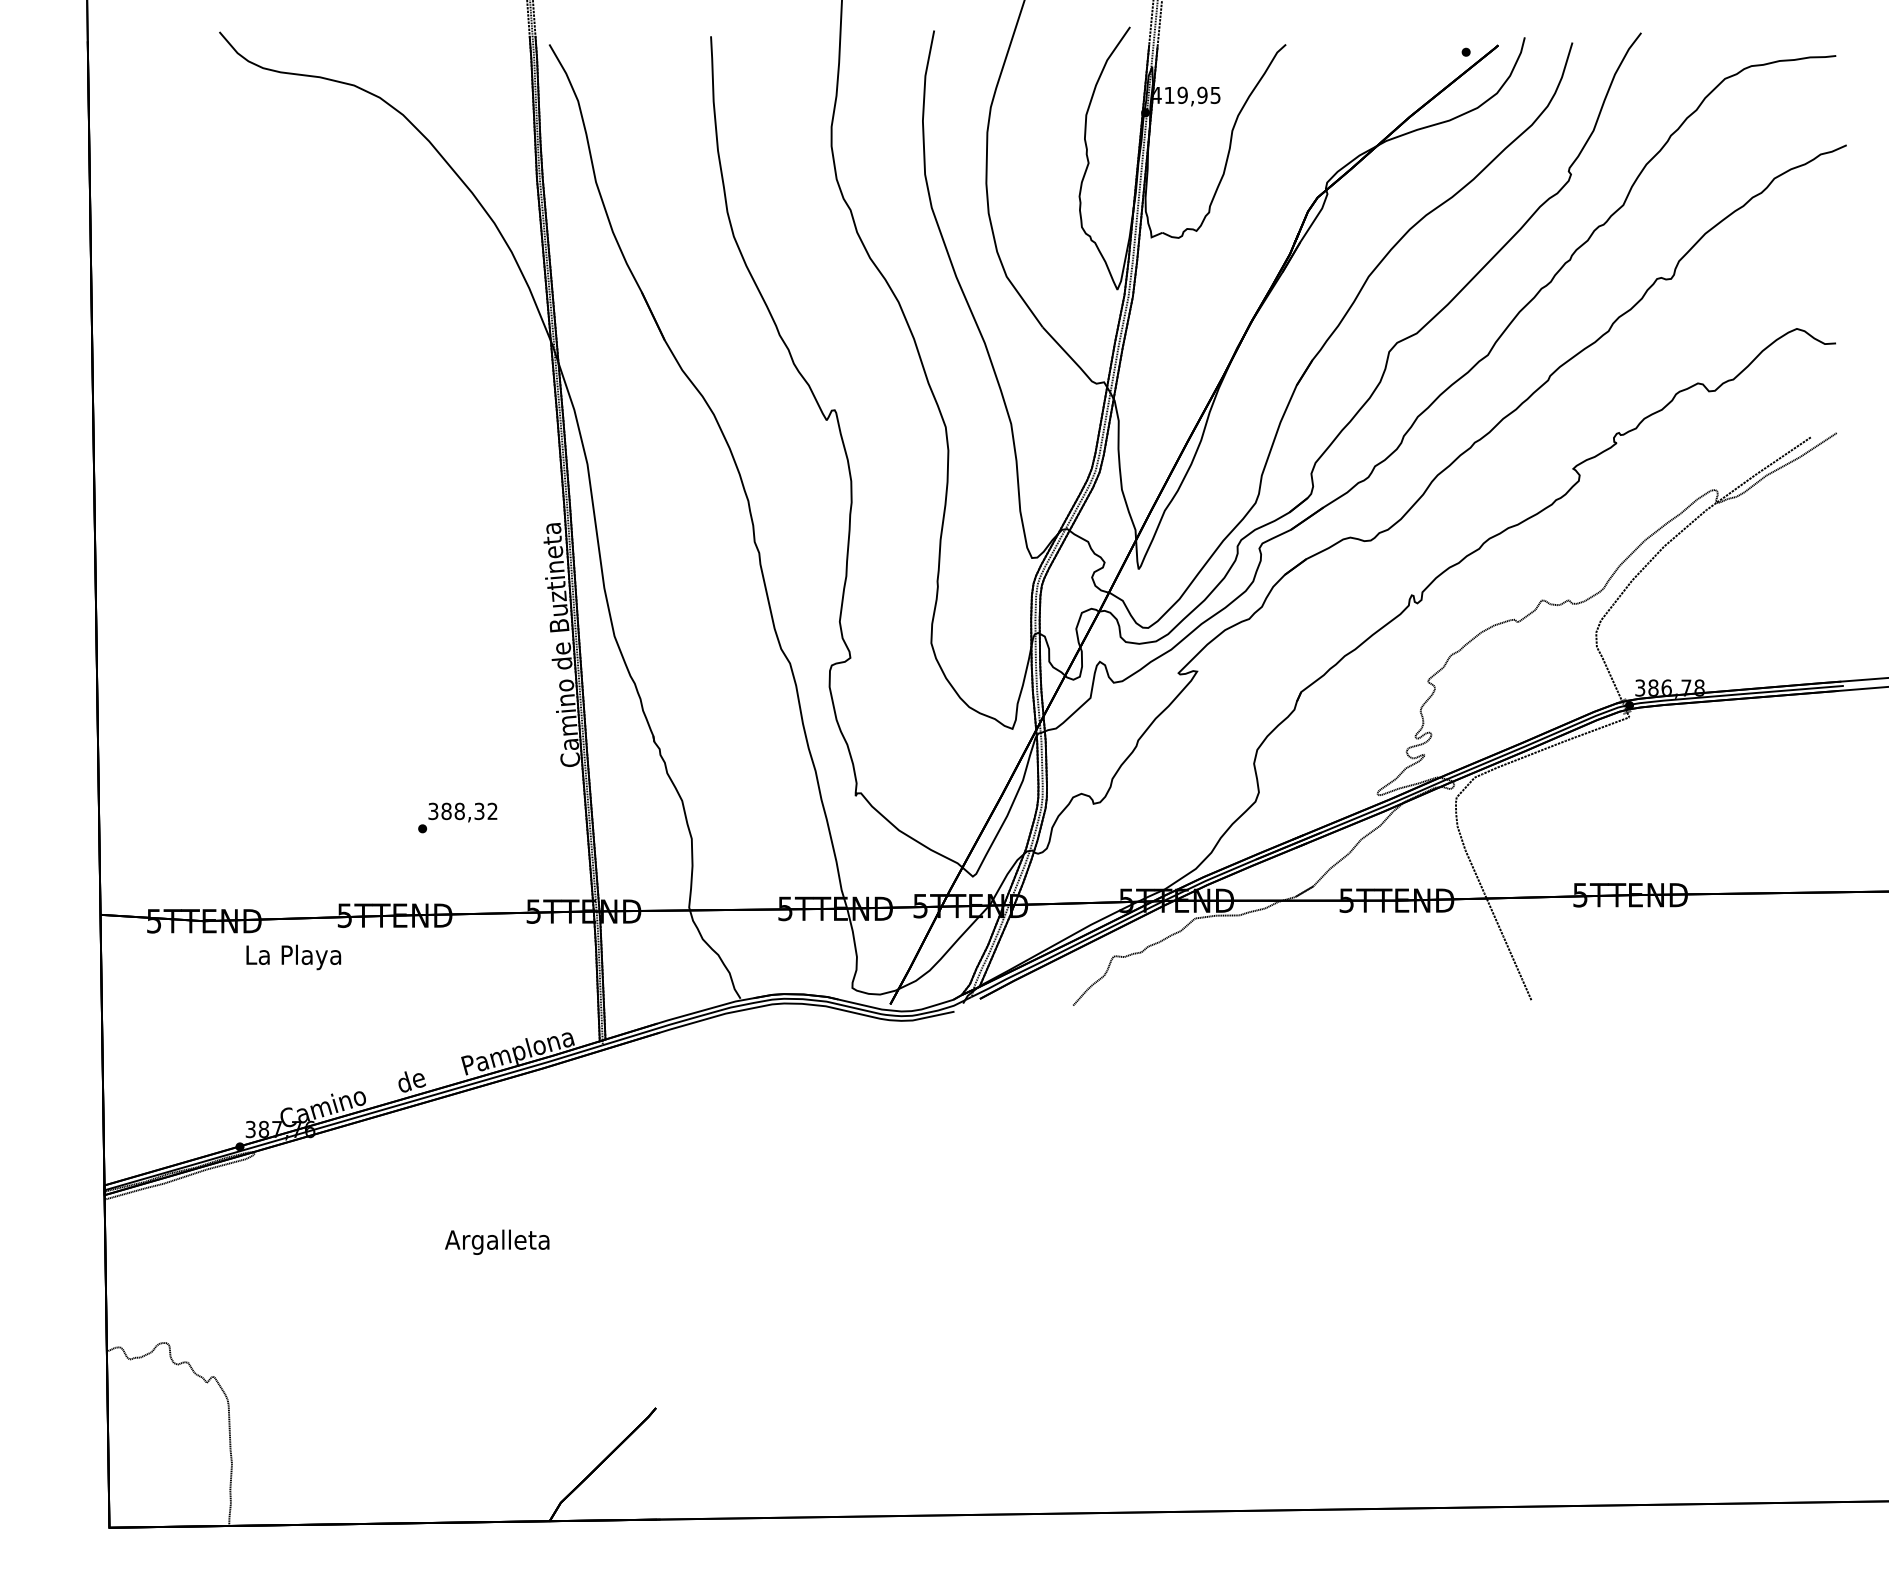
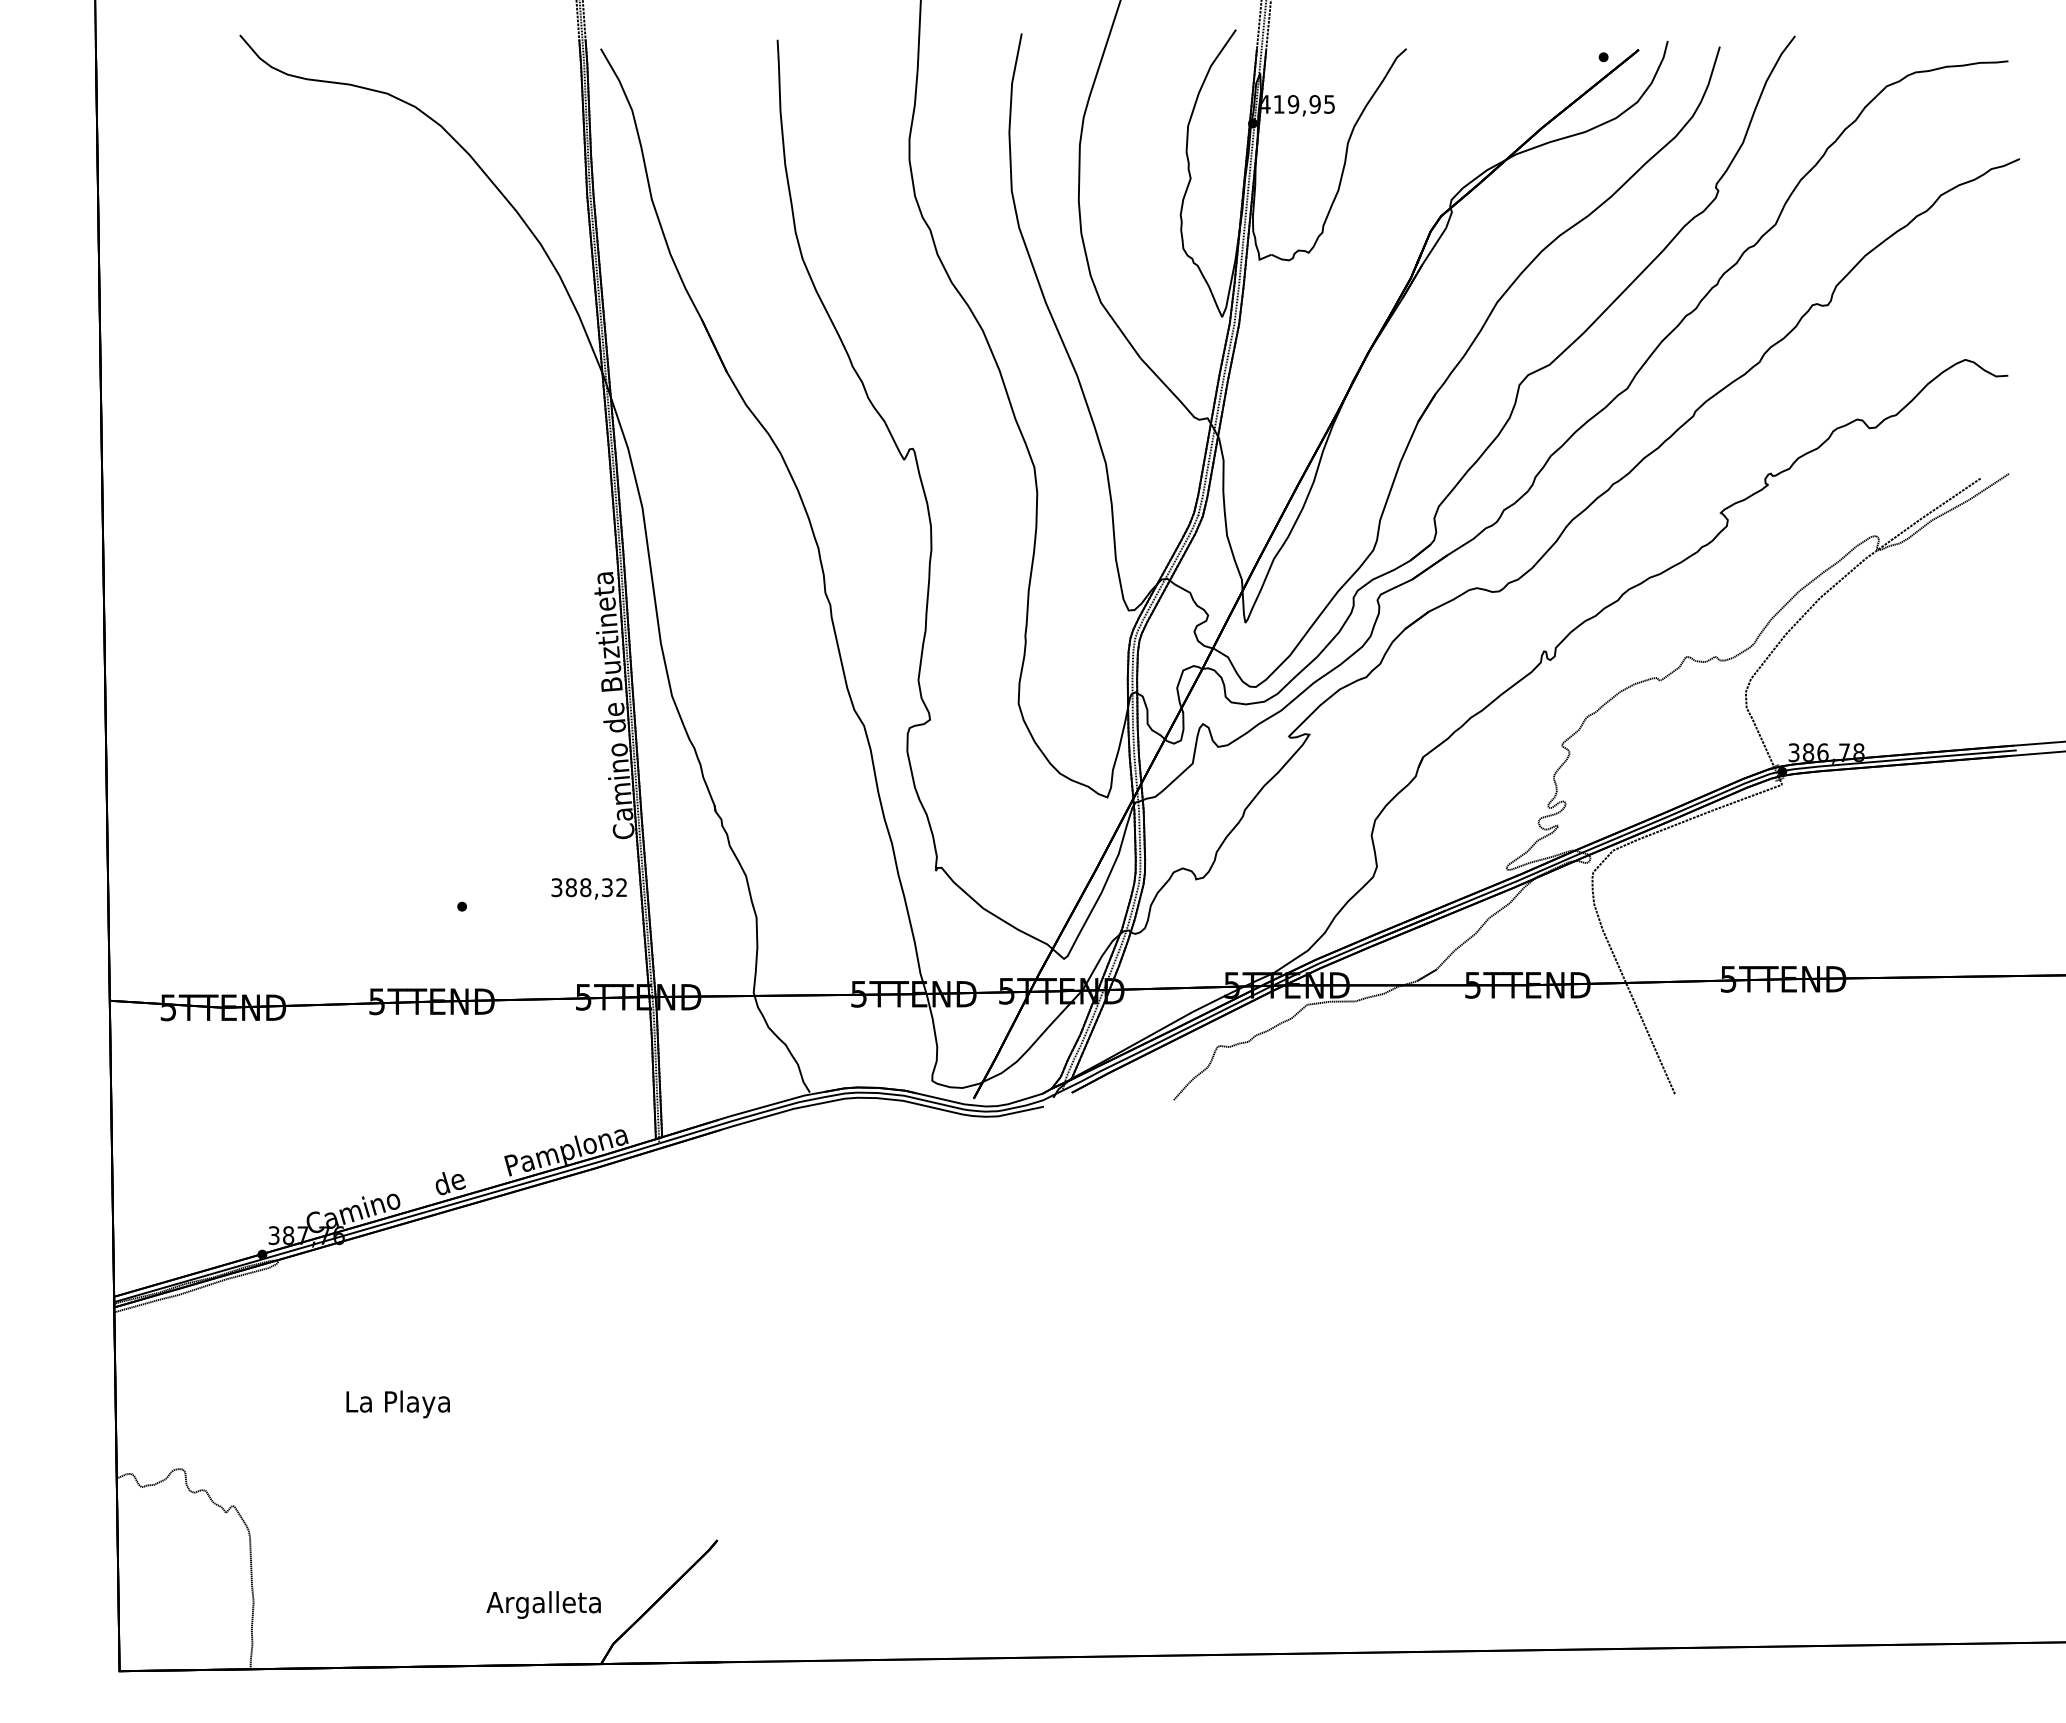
text: (462, 812) -> (588, 888), moved
text: (293, 957) -> (397, 1404), moved
text: (496, 1241) -> (543, 1604), moved

